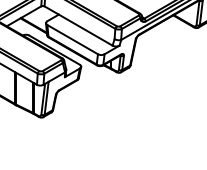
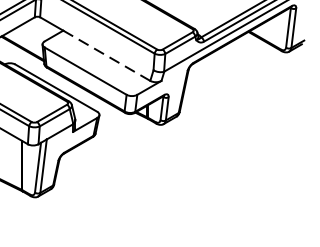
line: (86, 30) -> (108, 56), solid -> dashed

